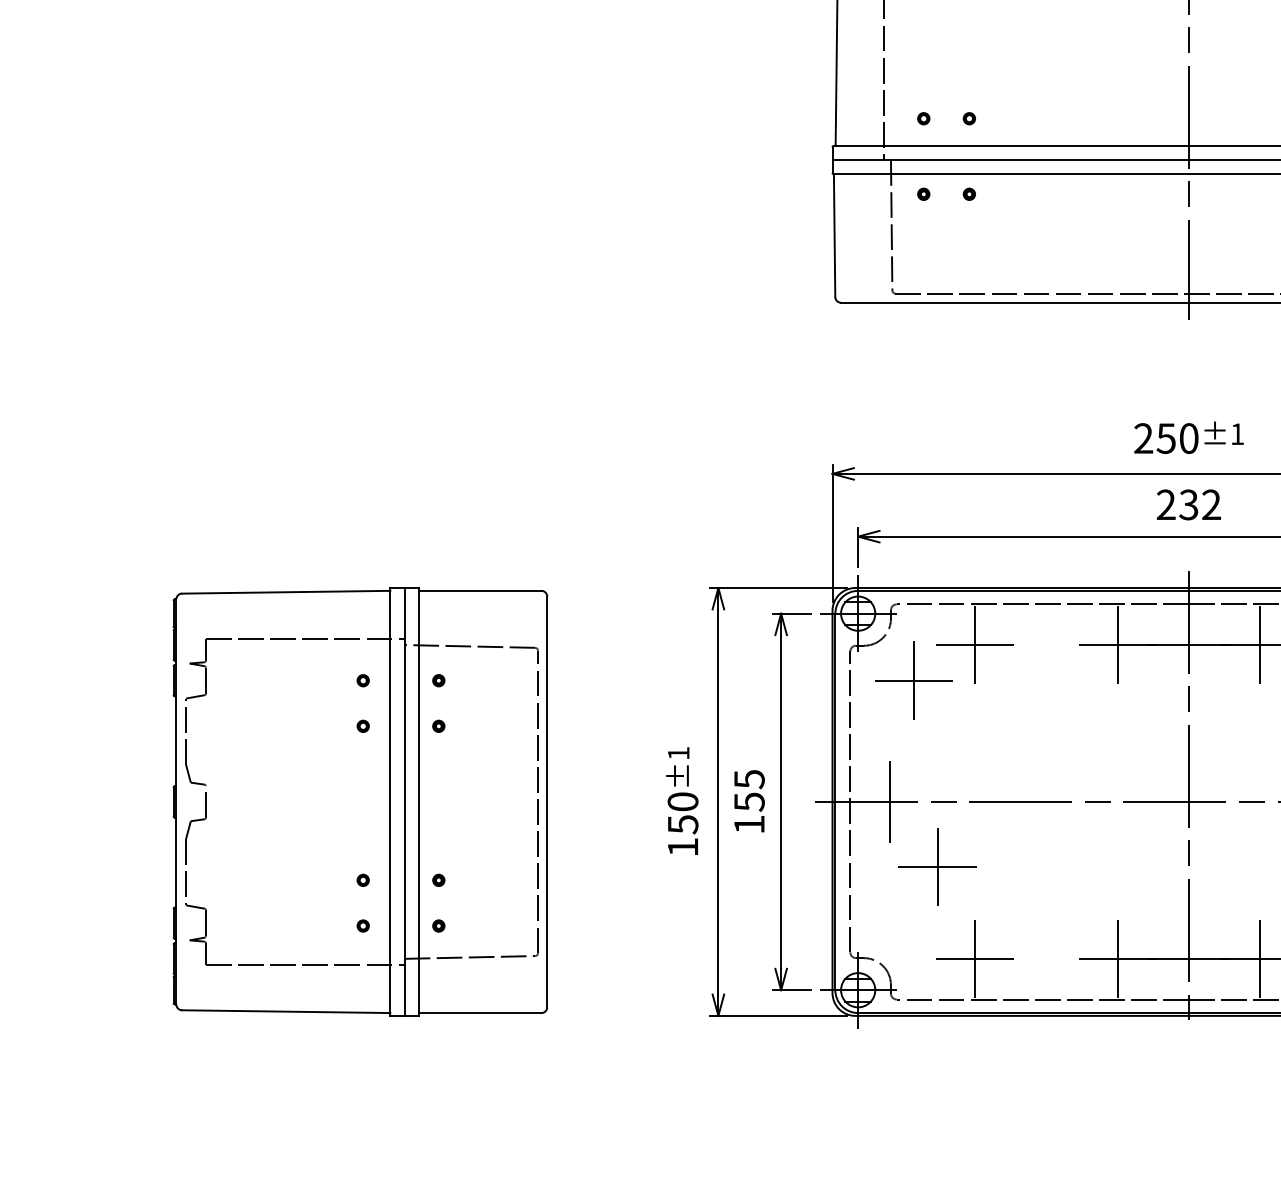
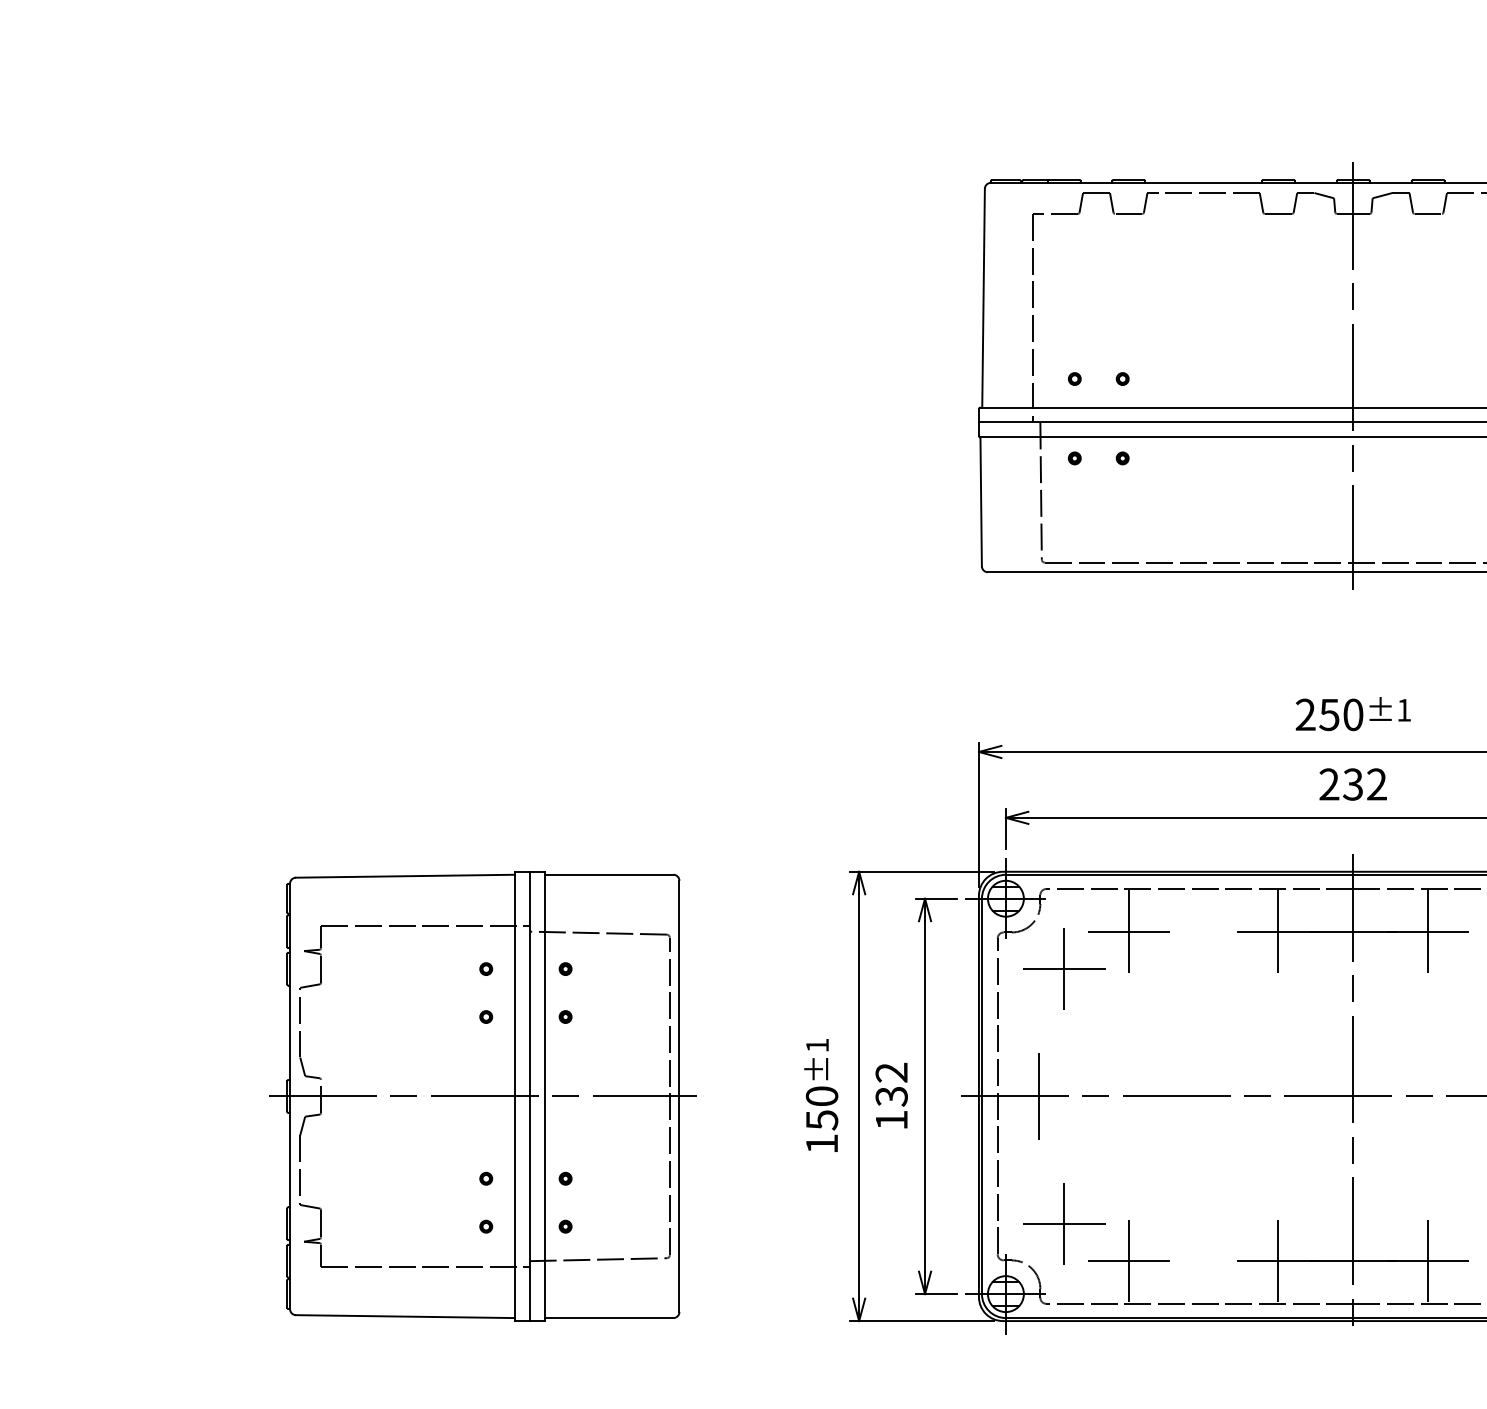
text: (749, 790) -> (891, 1084), 155 -> 132
line: (360, 802) -> (483, 1096), added
part: (937, 866) -> (1064, 1223), moved

